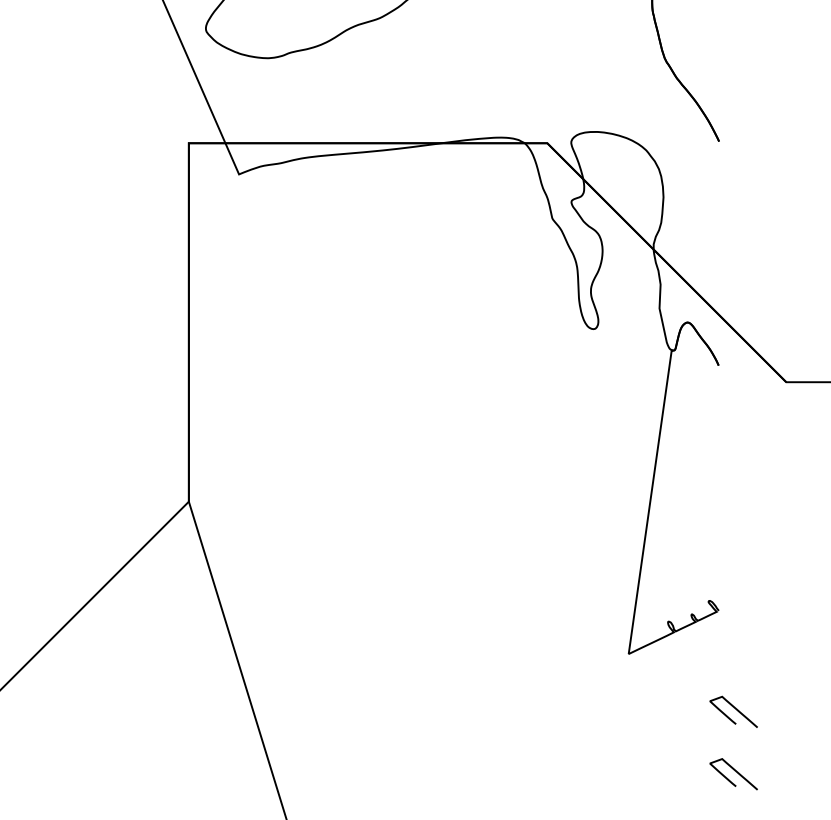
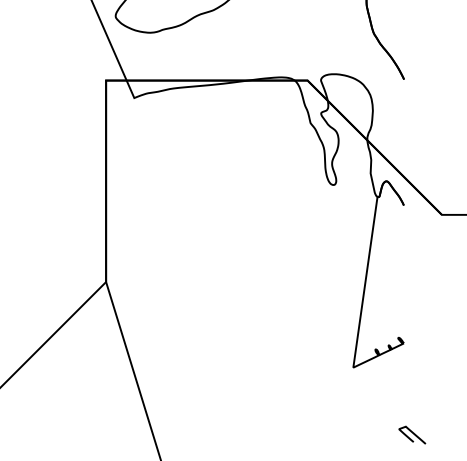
part: (733, 710) -> (412, 399), removed

